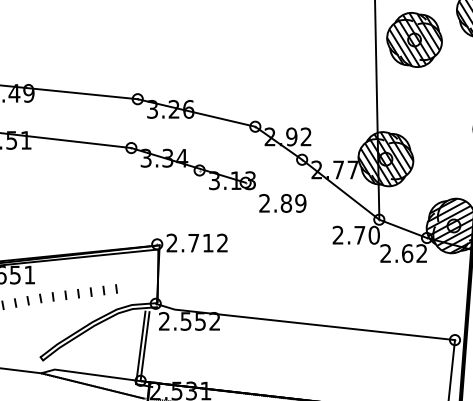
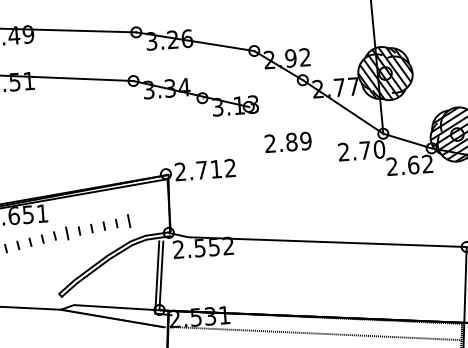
text: (282, 203) -> (287, 142), moved
part: (116, 288) -> (129, 220), size x1.6
part: (52, 296) -> (66, 233), size x1.6

